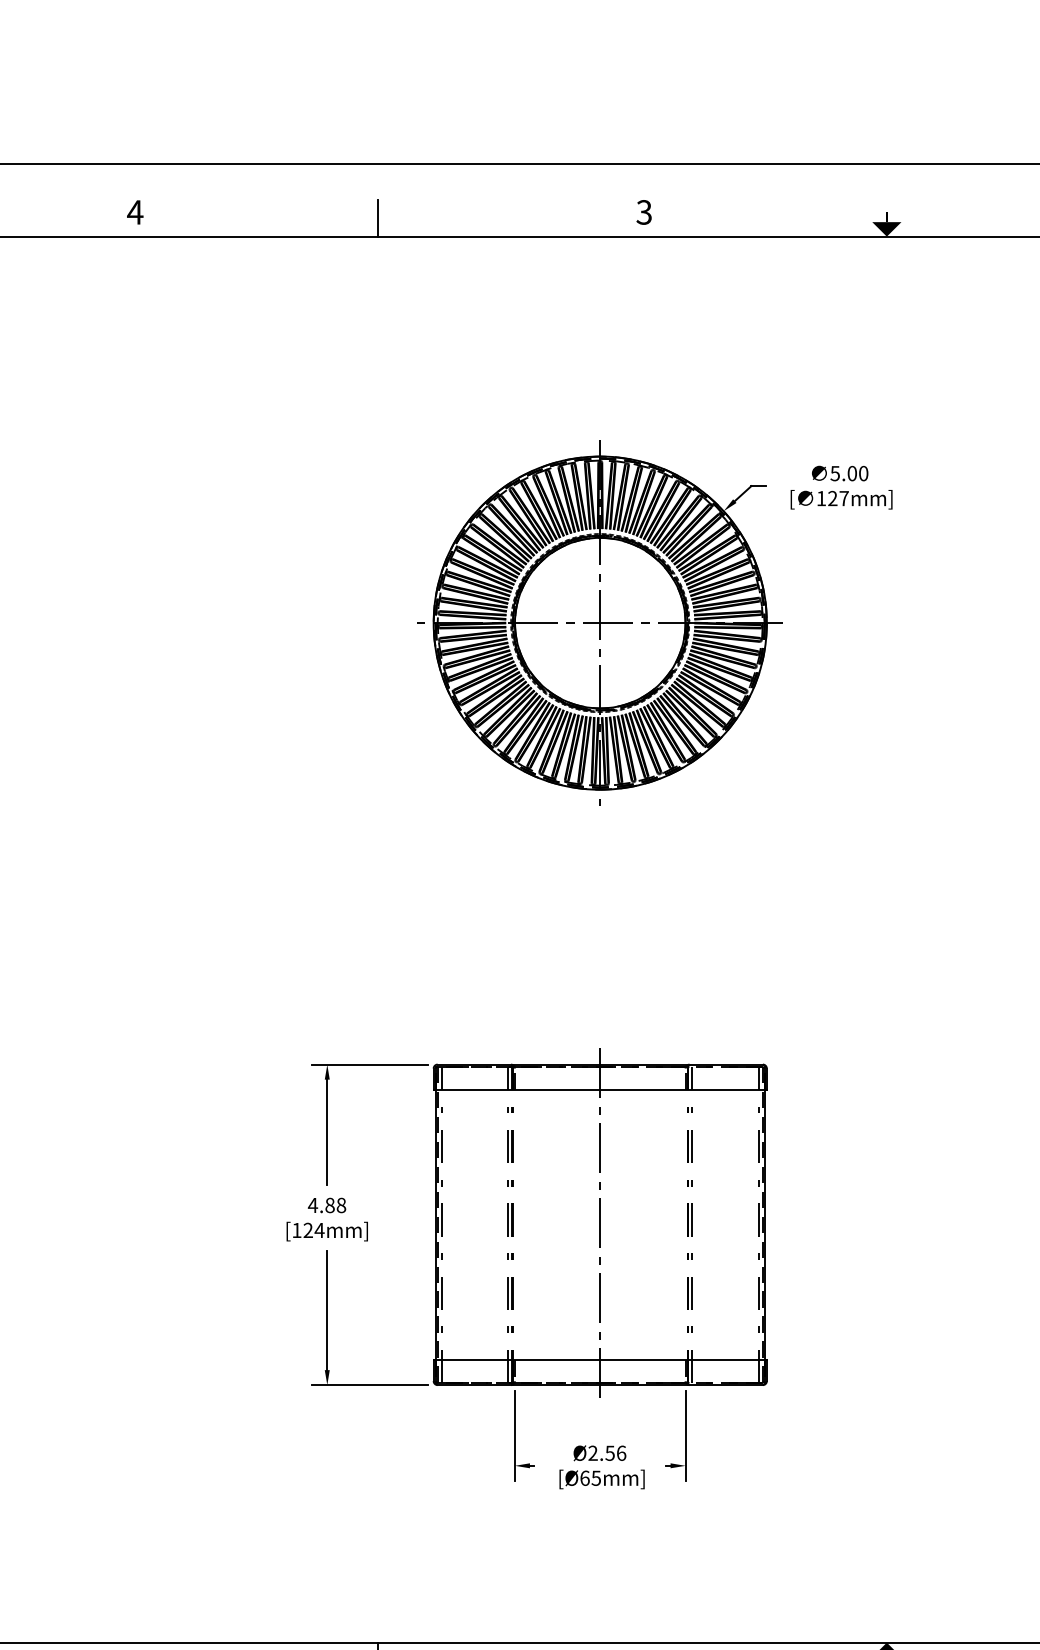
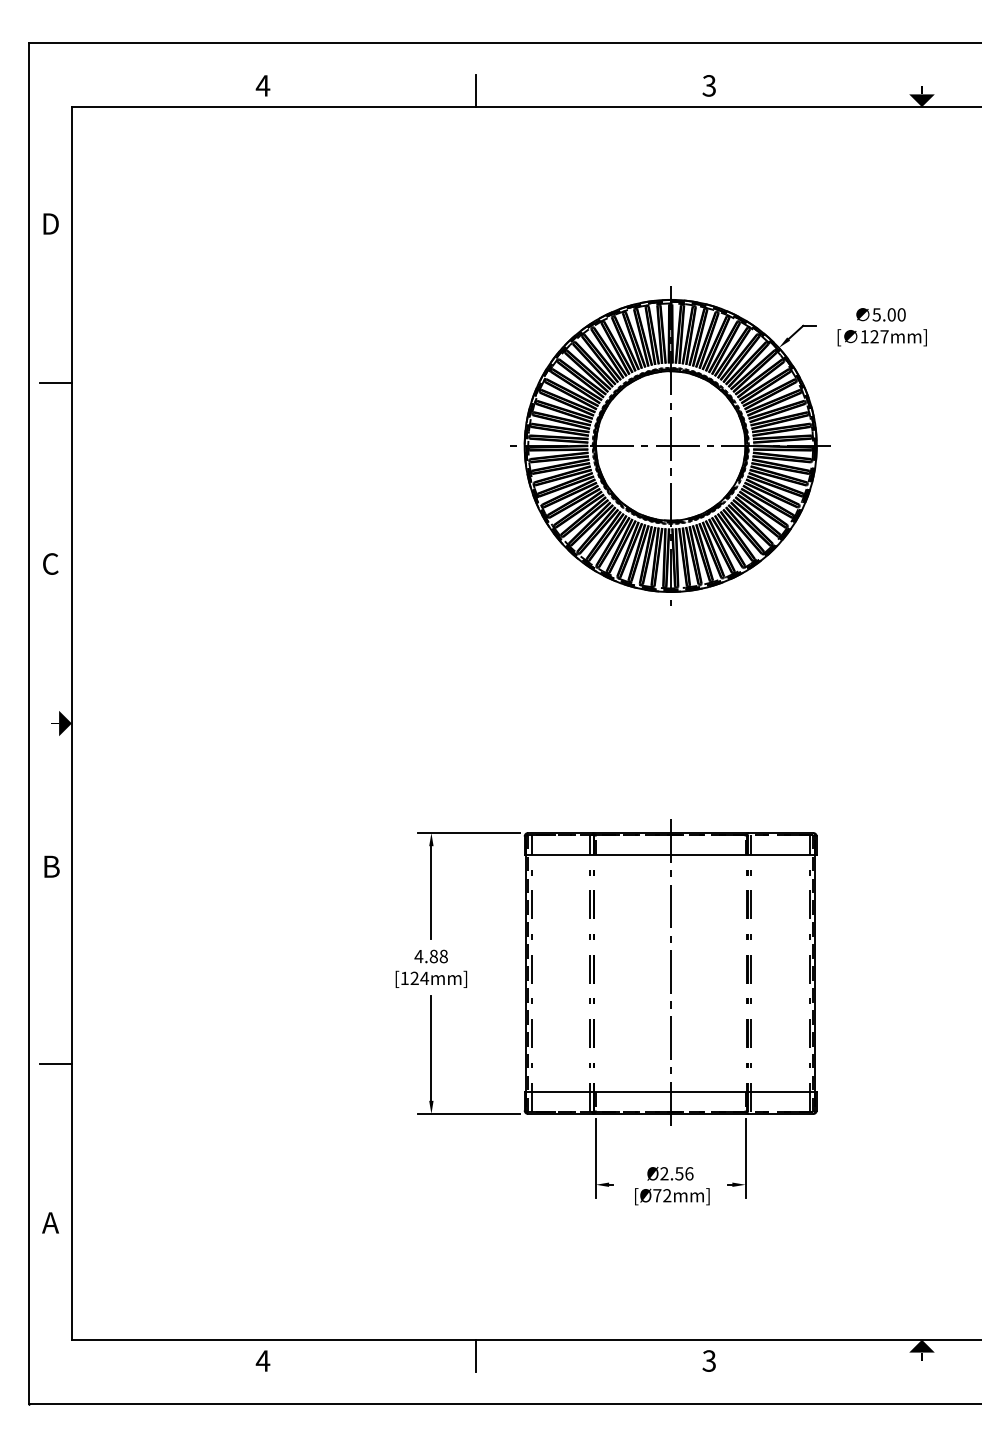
text: (590, 1478) -> (662, 1195), [Ø65mm] -> [Ø72mm]

